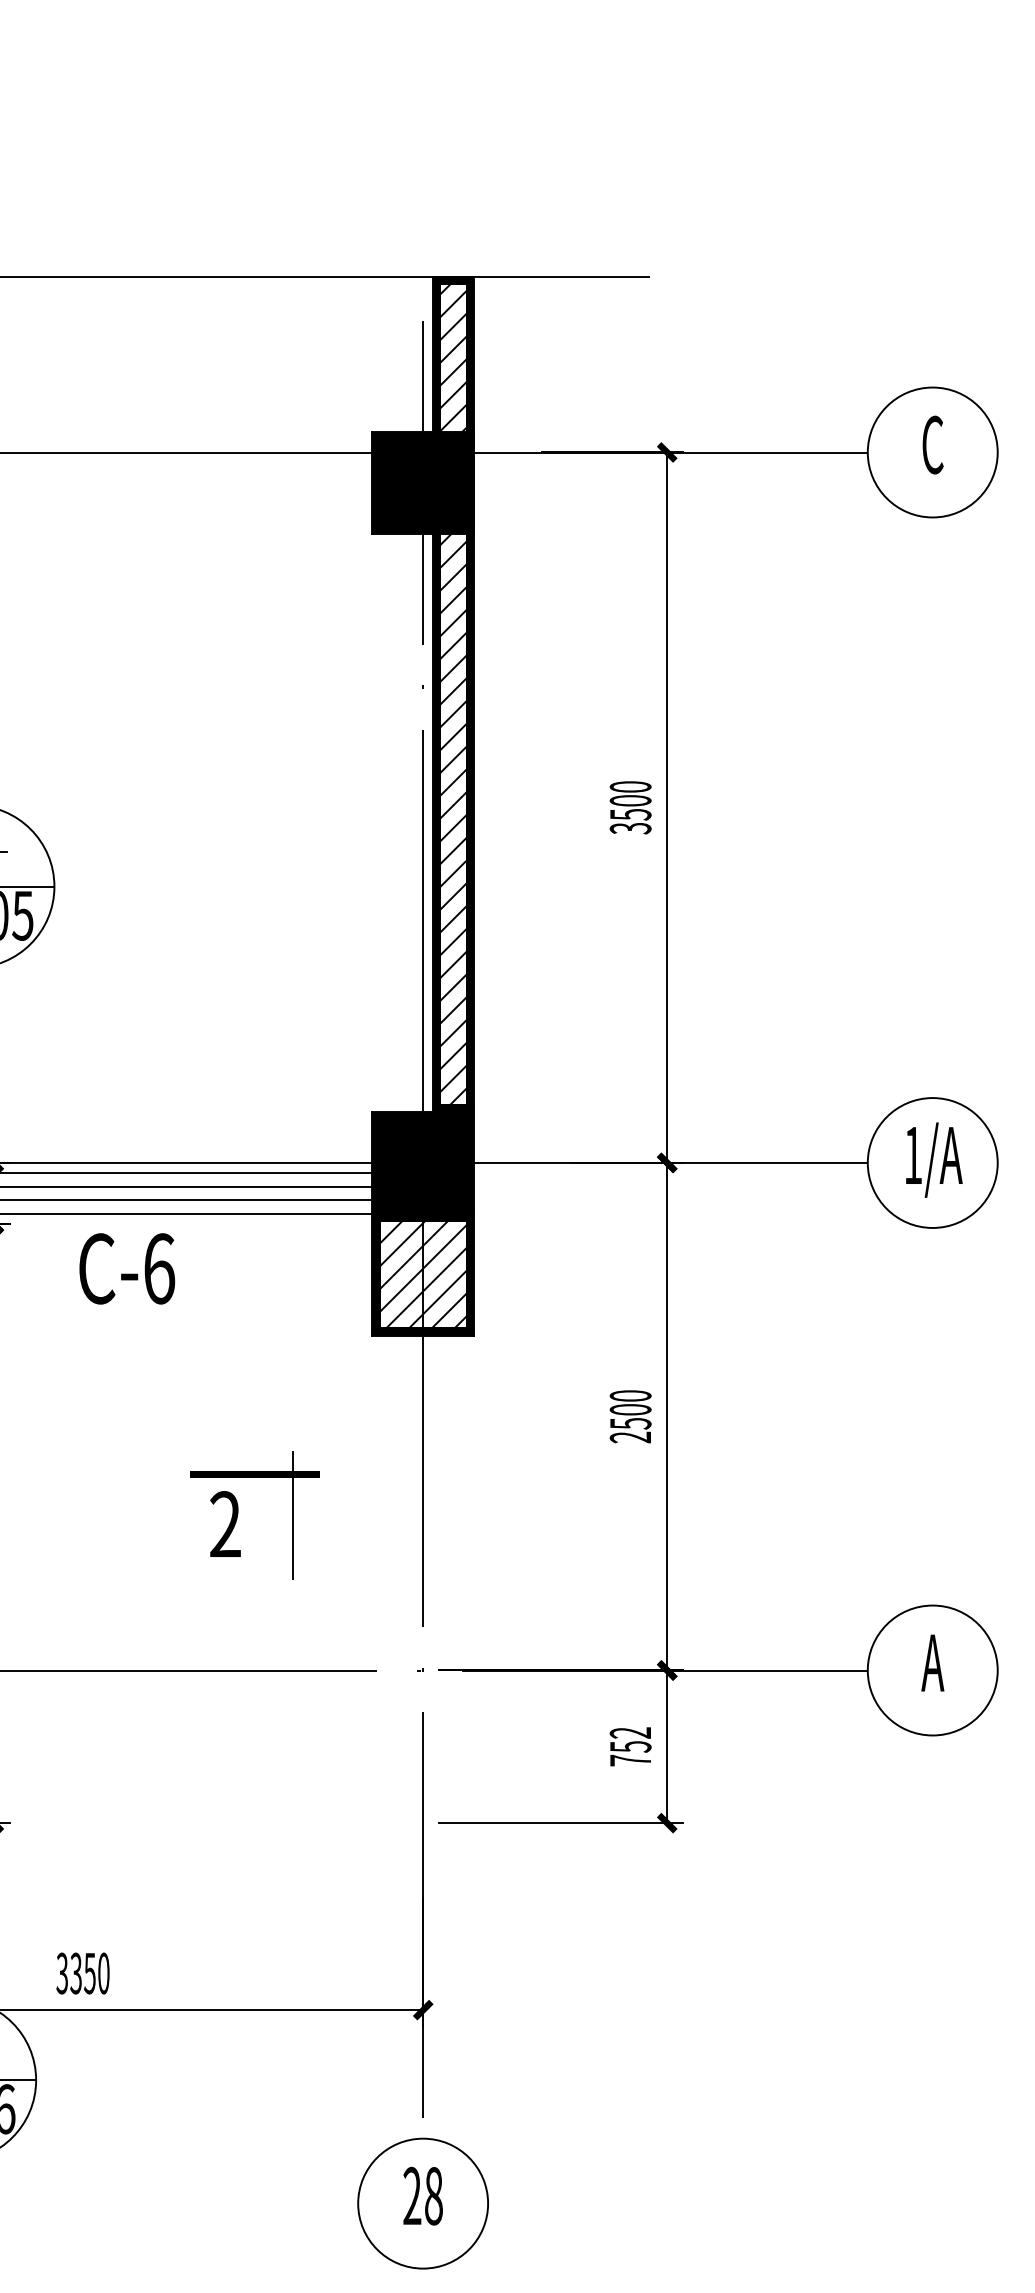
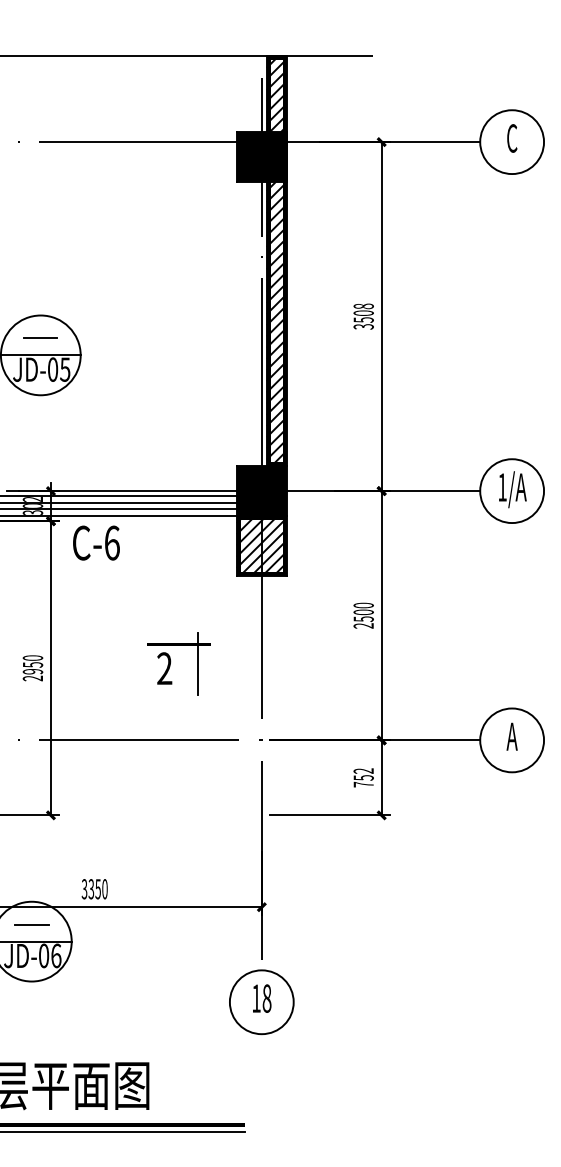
text: (630, 787) -> (363, 306), 3500 -> 3508
text: (127, 1267) -> (96, 542), moved
text: (412, 2195) -> (256, 998), 28 -> 18

